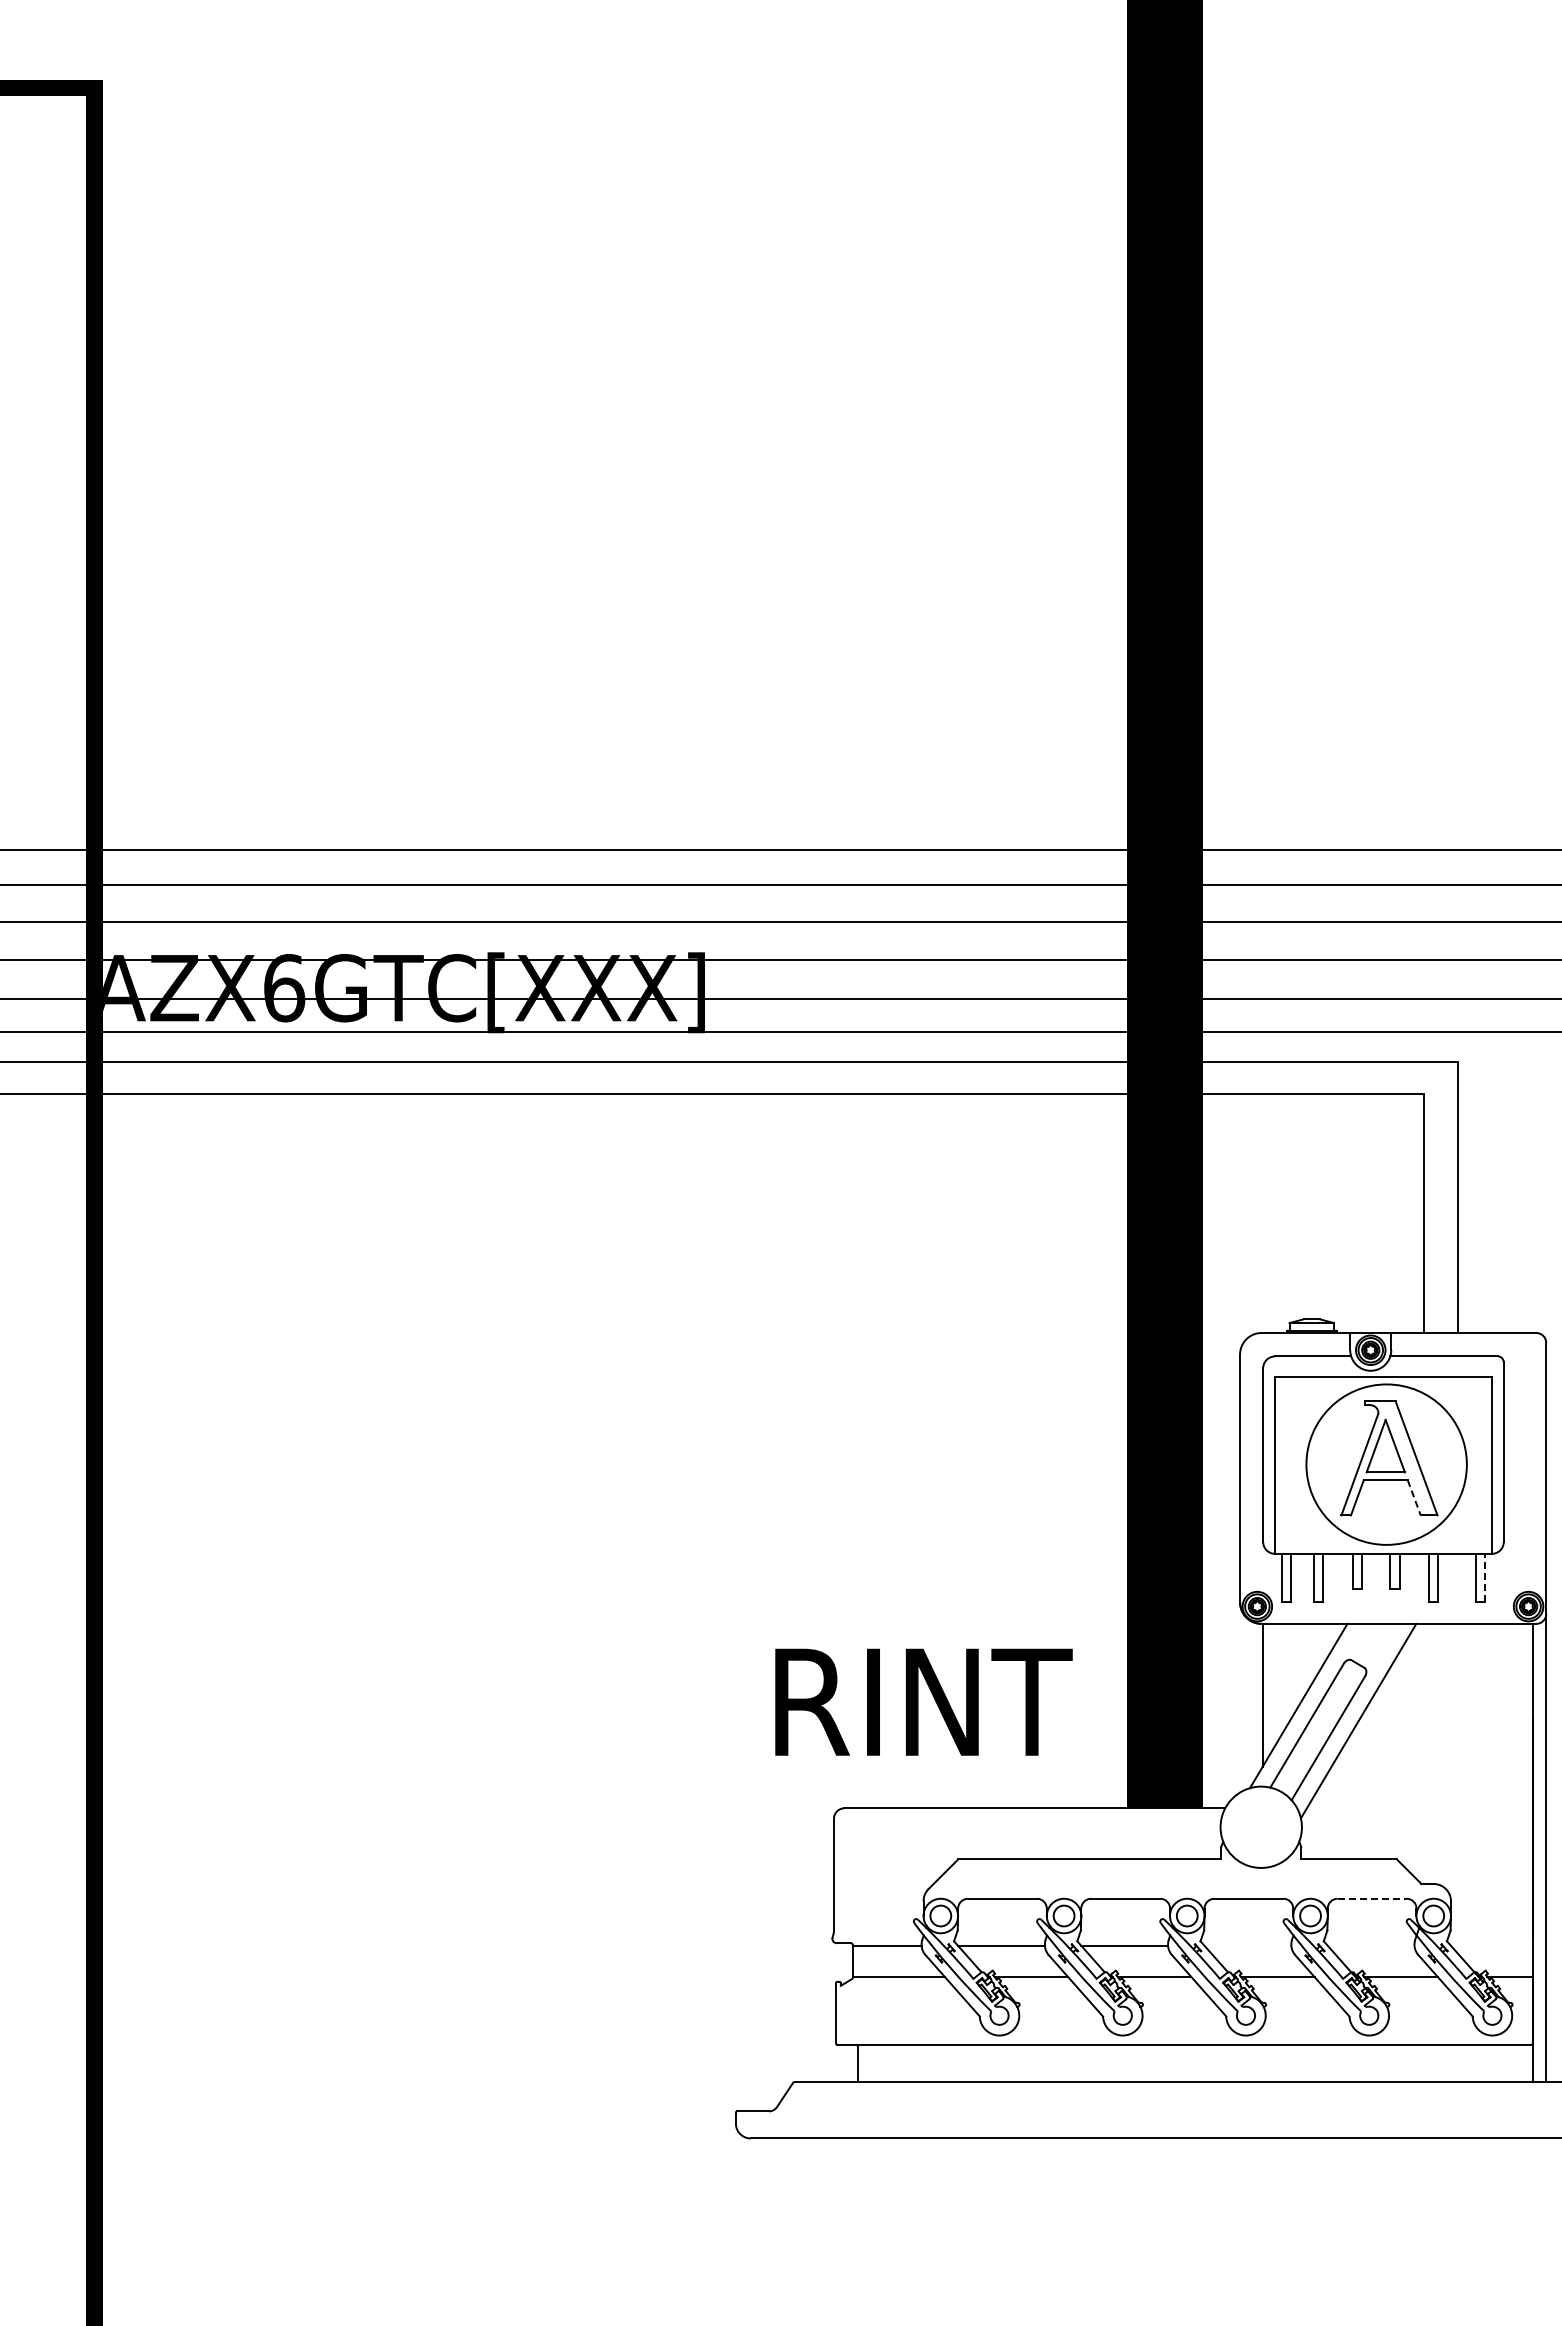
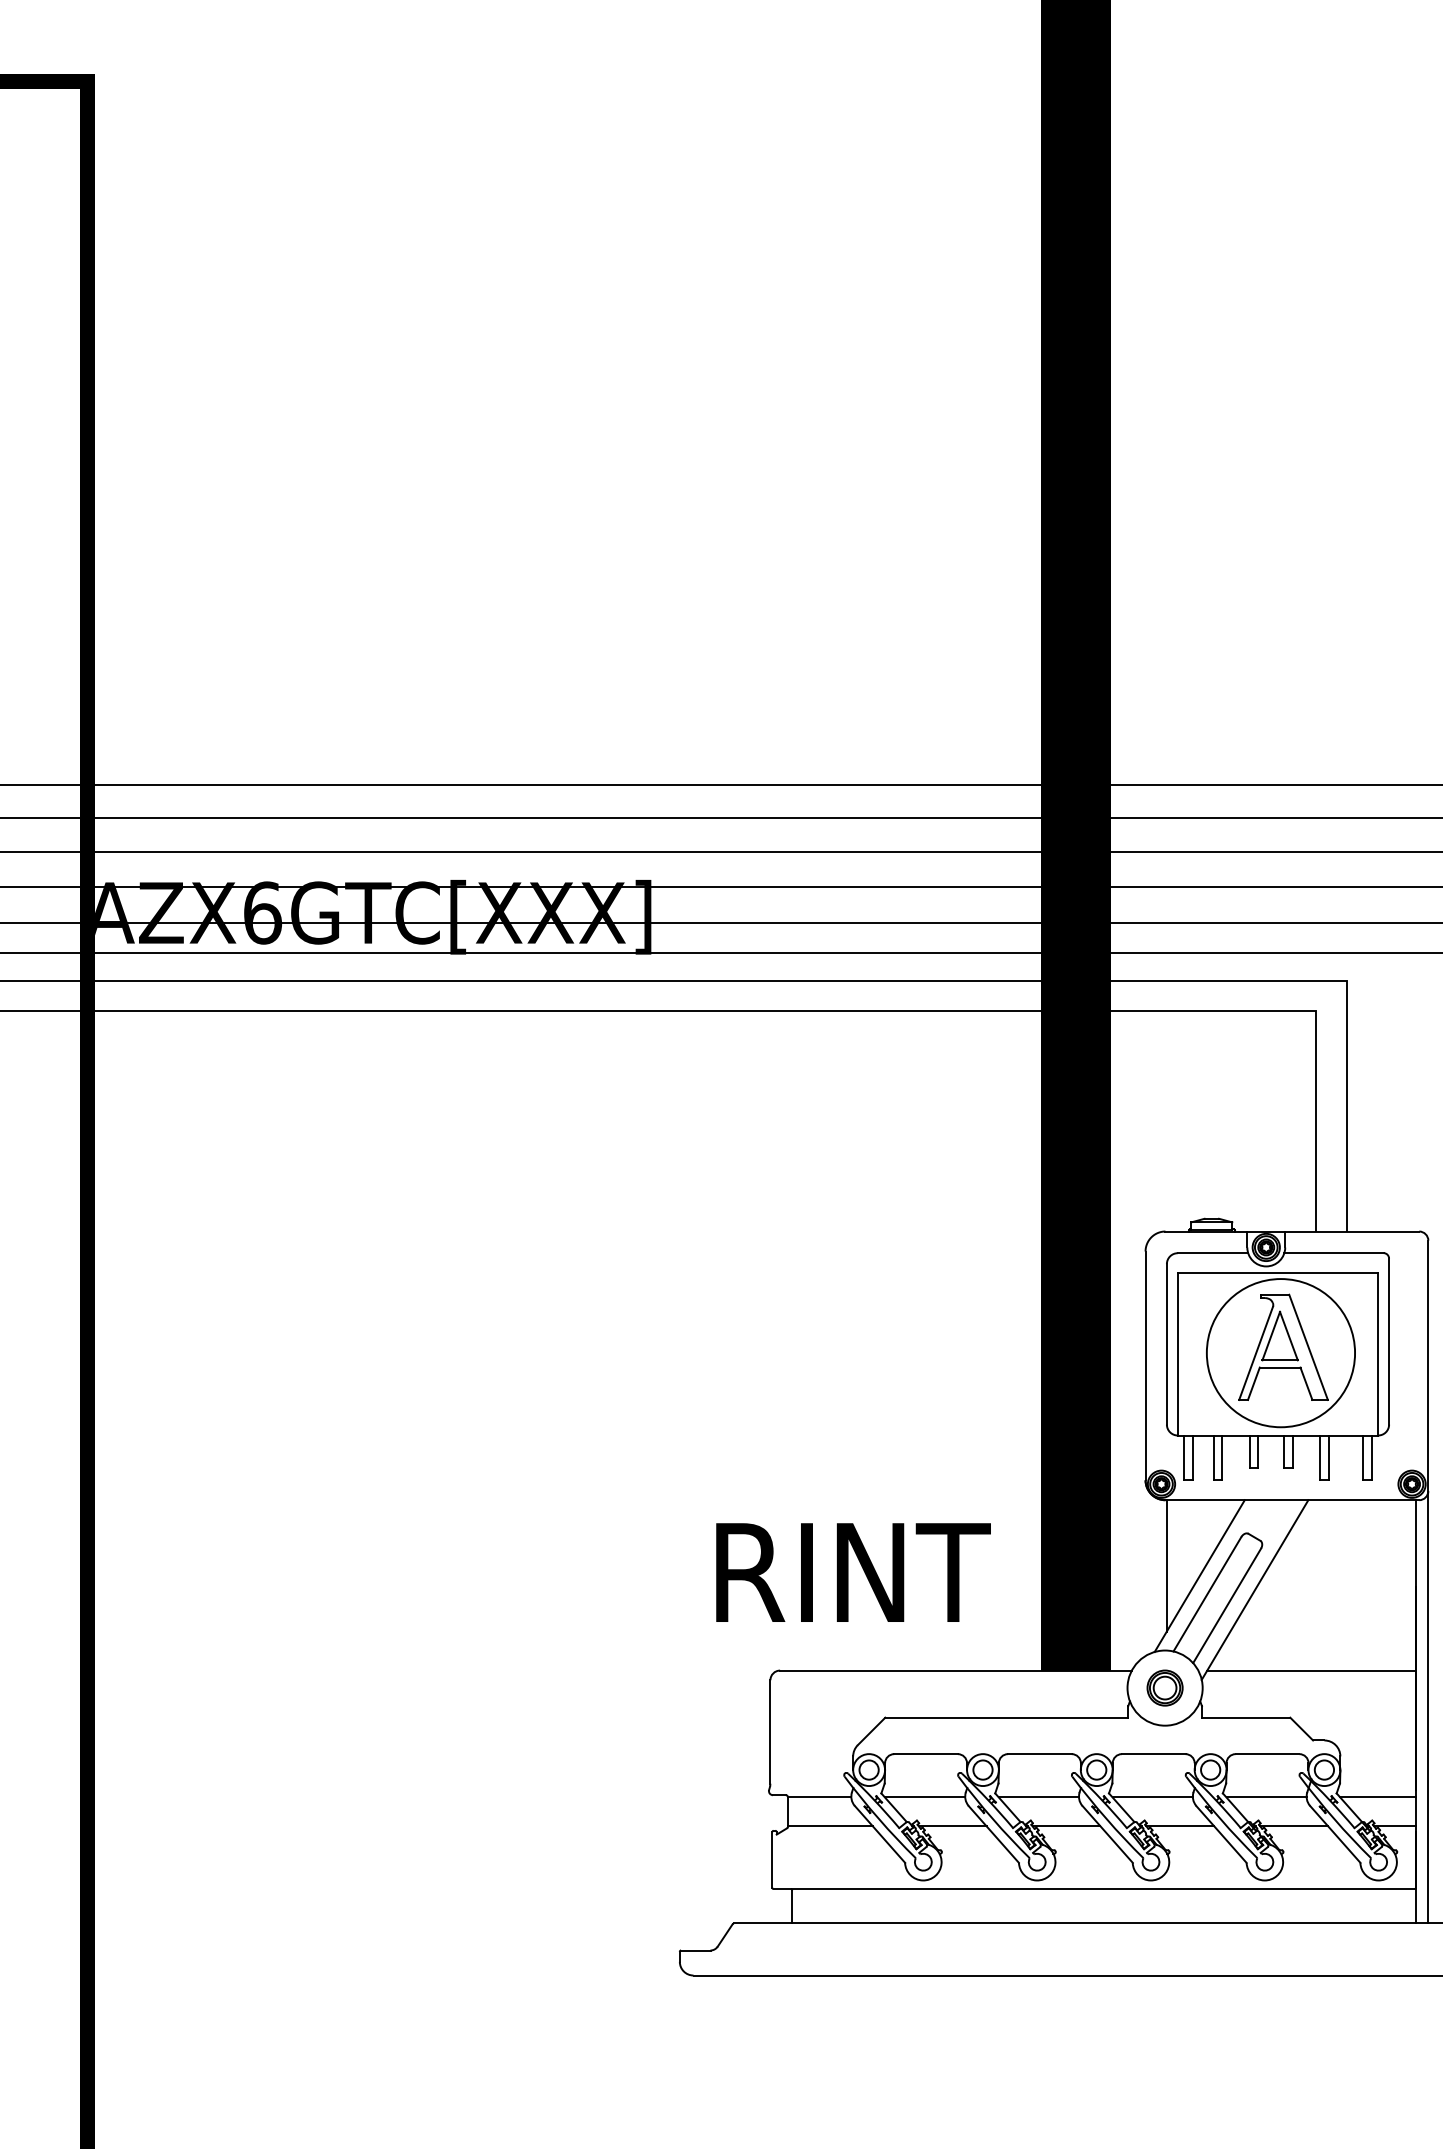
line: (1414, 1497) -> (1306, 1383), dashed -> solid
line: (1485, 1577) -> (1372, 1457), dashed -> solid
line: (1419, 1808) -> (1311, 1670), added
part: (1261, 1827) -> (1165, 1688), added
line: (1372, 1898) -> (1267, 1753), dashed -> solid
line: (1247, 1945) -> (1152, 1797), added
line: (1370, 1945) -> (1266, 1797), added
line: (1491, 1945) -> (1377, 1797), added

